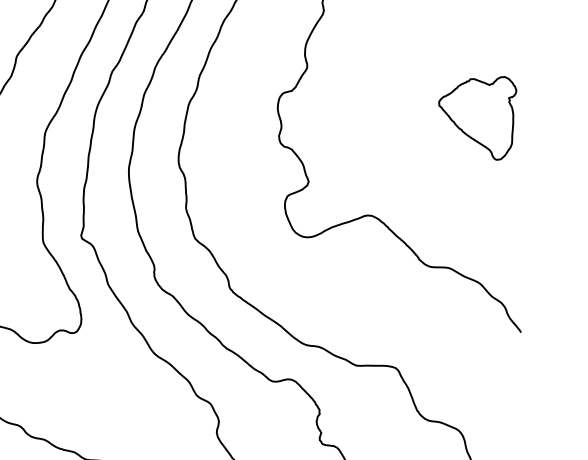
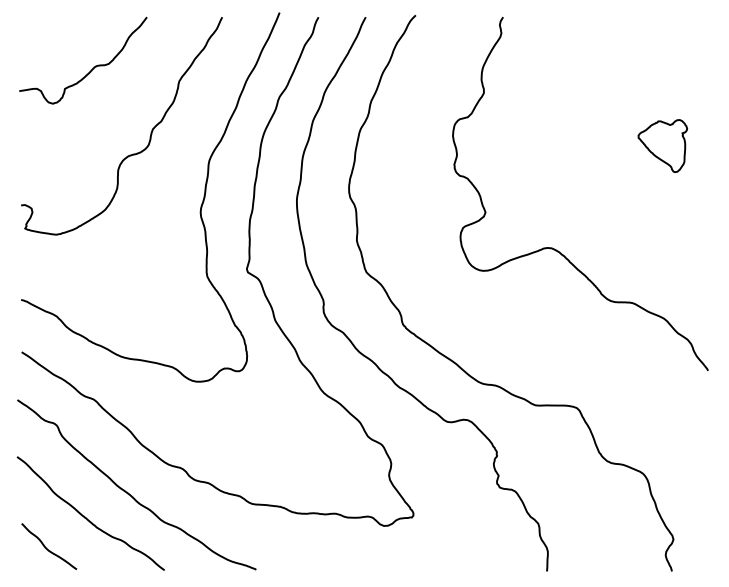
part: (477, 117) -> (662, 145), size x0.6

